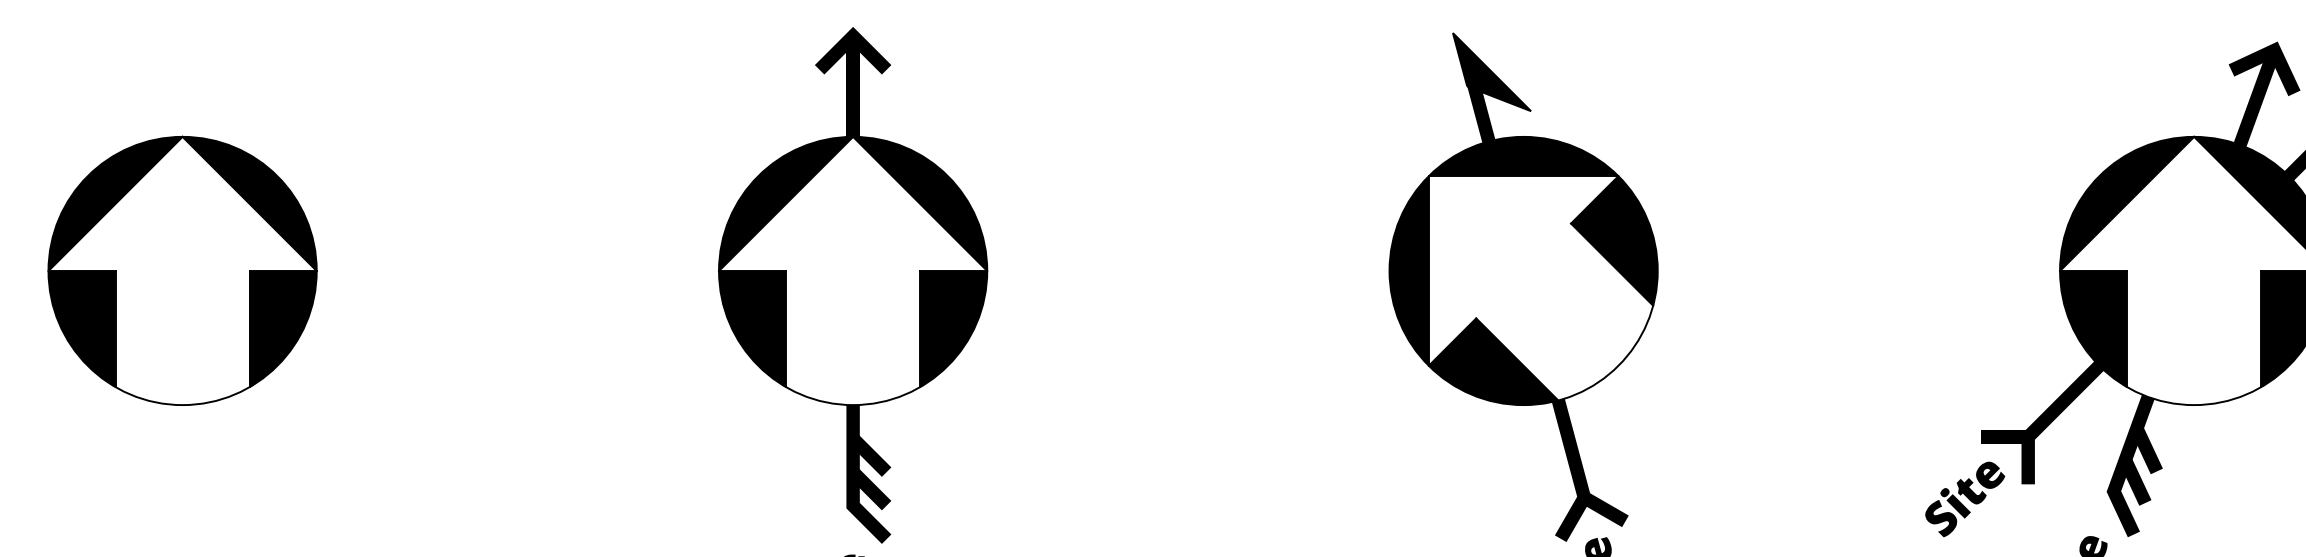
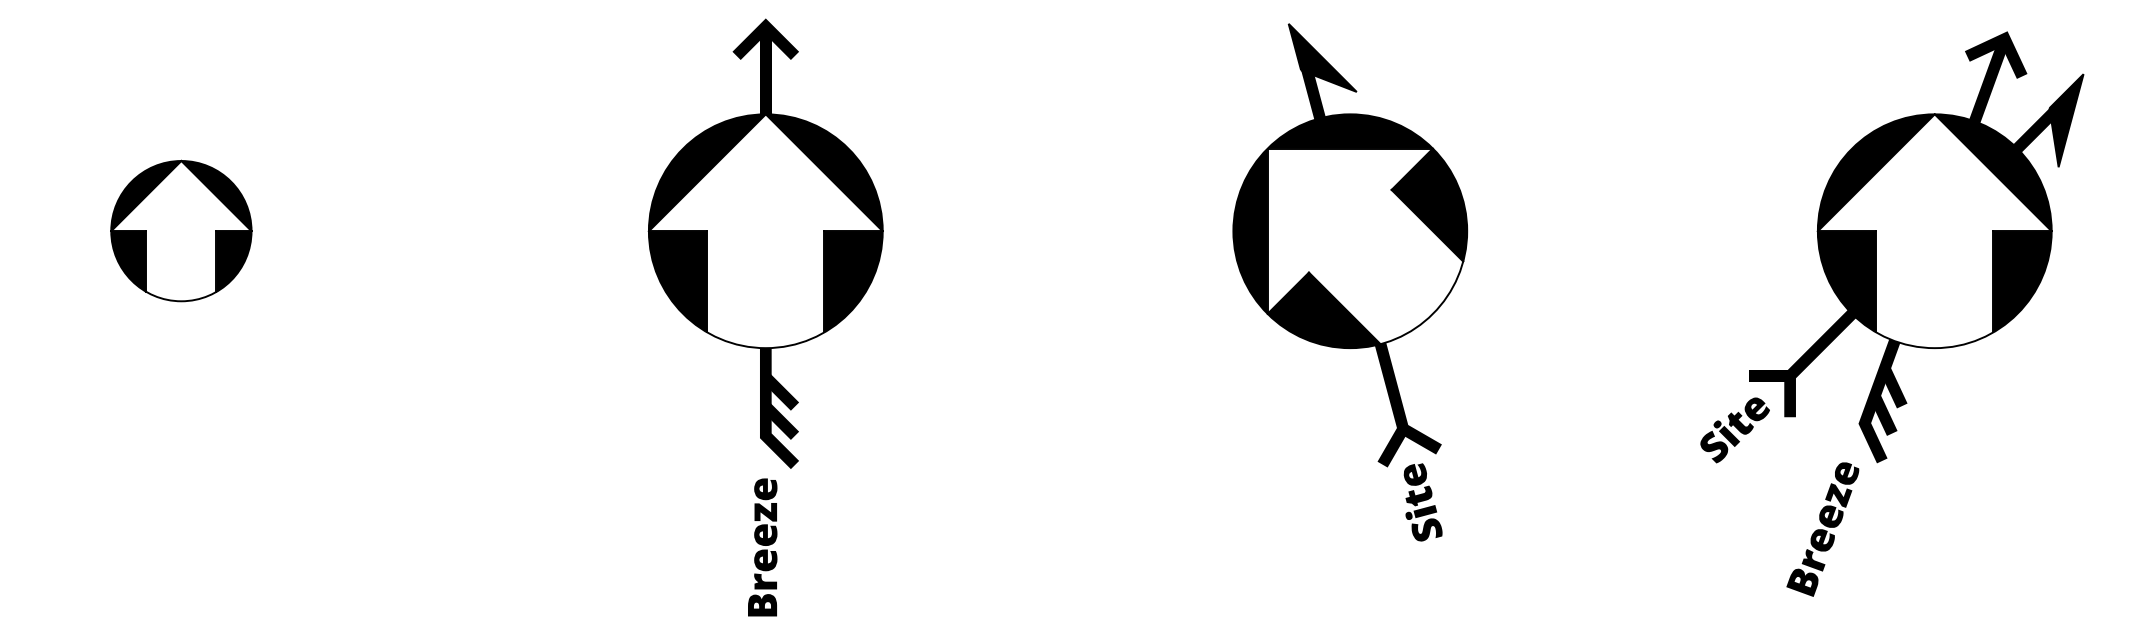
part: (182, 270) -> (181, 230), size x0.6

